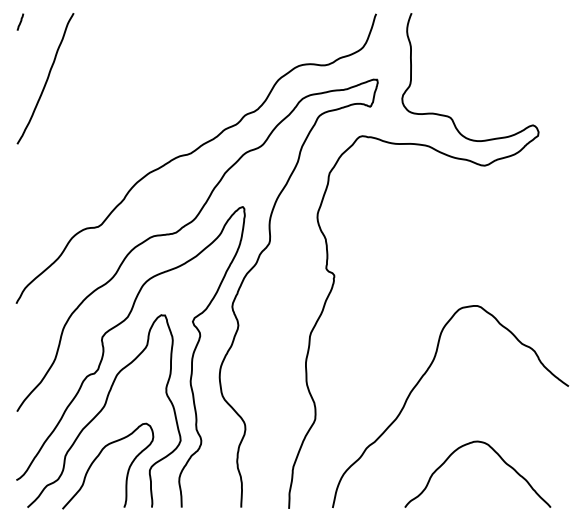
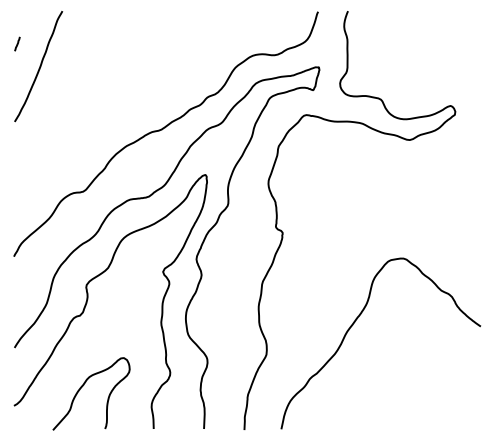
line: (20, 21) -> (17, 43), moved
curve: (103, 409) -> (87, 346), removed
curve: (496, 454) -> (419, 384), removed

